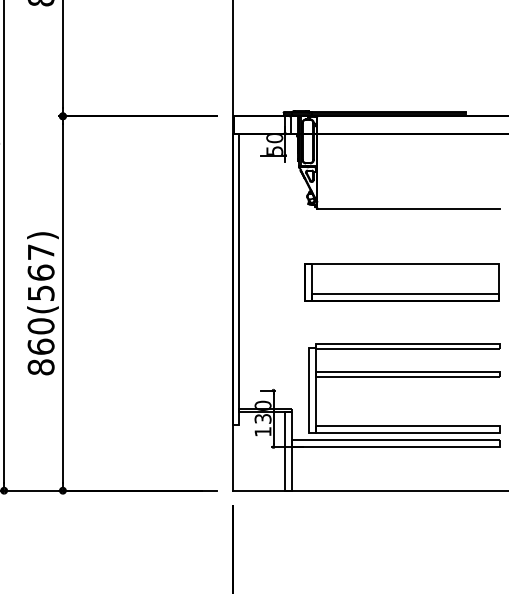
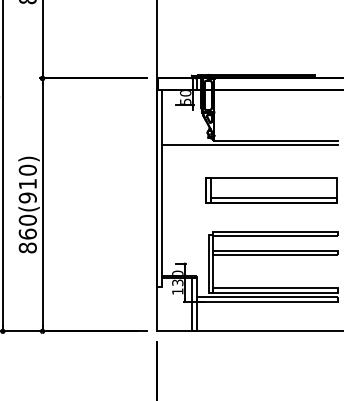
line: (369, 214) -> (249, 144), added
text: (40, 271) -> (27, 183), 860(567) -> 860(910)

